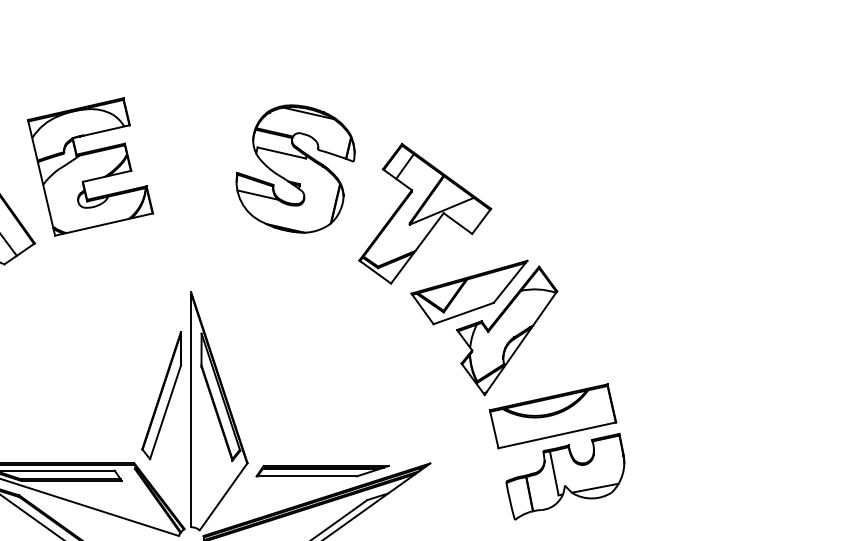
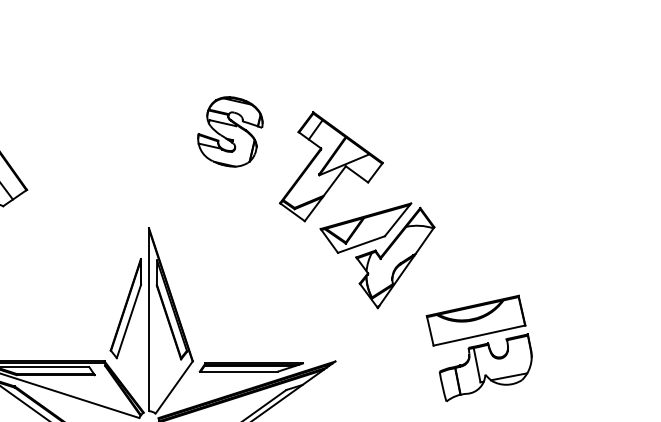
part: (90, 166) -> (70, 129), removed
part: (295, 168) -> (230, 131), size x0.7
part: (556, 451) -> (478, 348), moved

